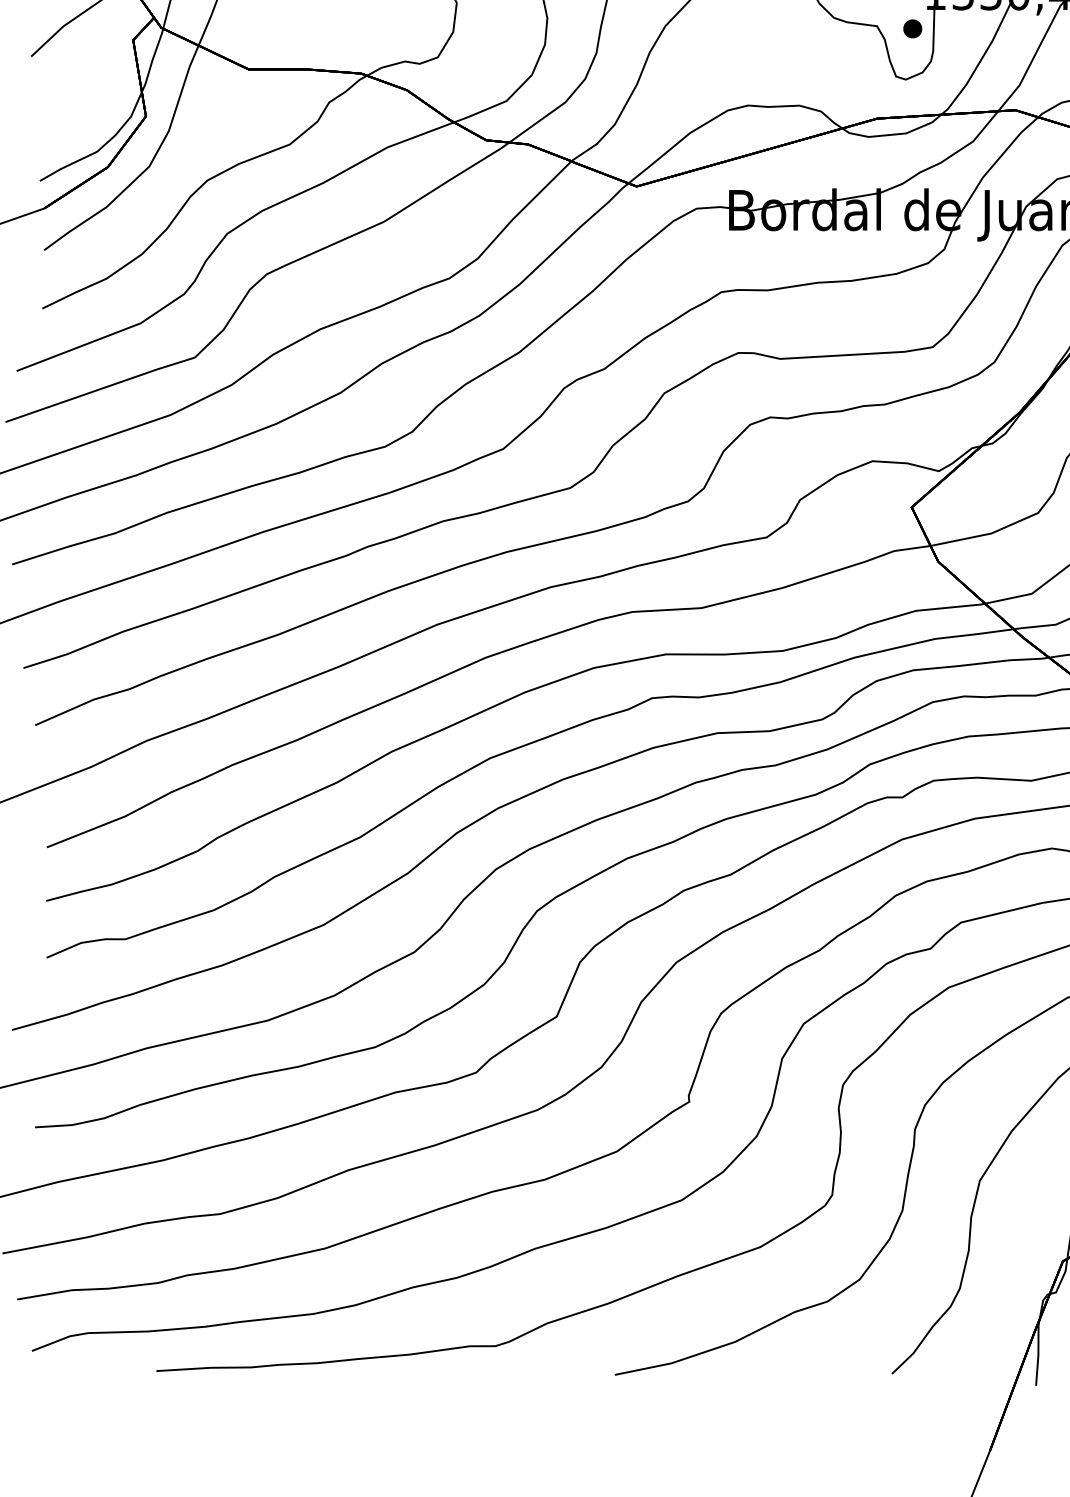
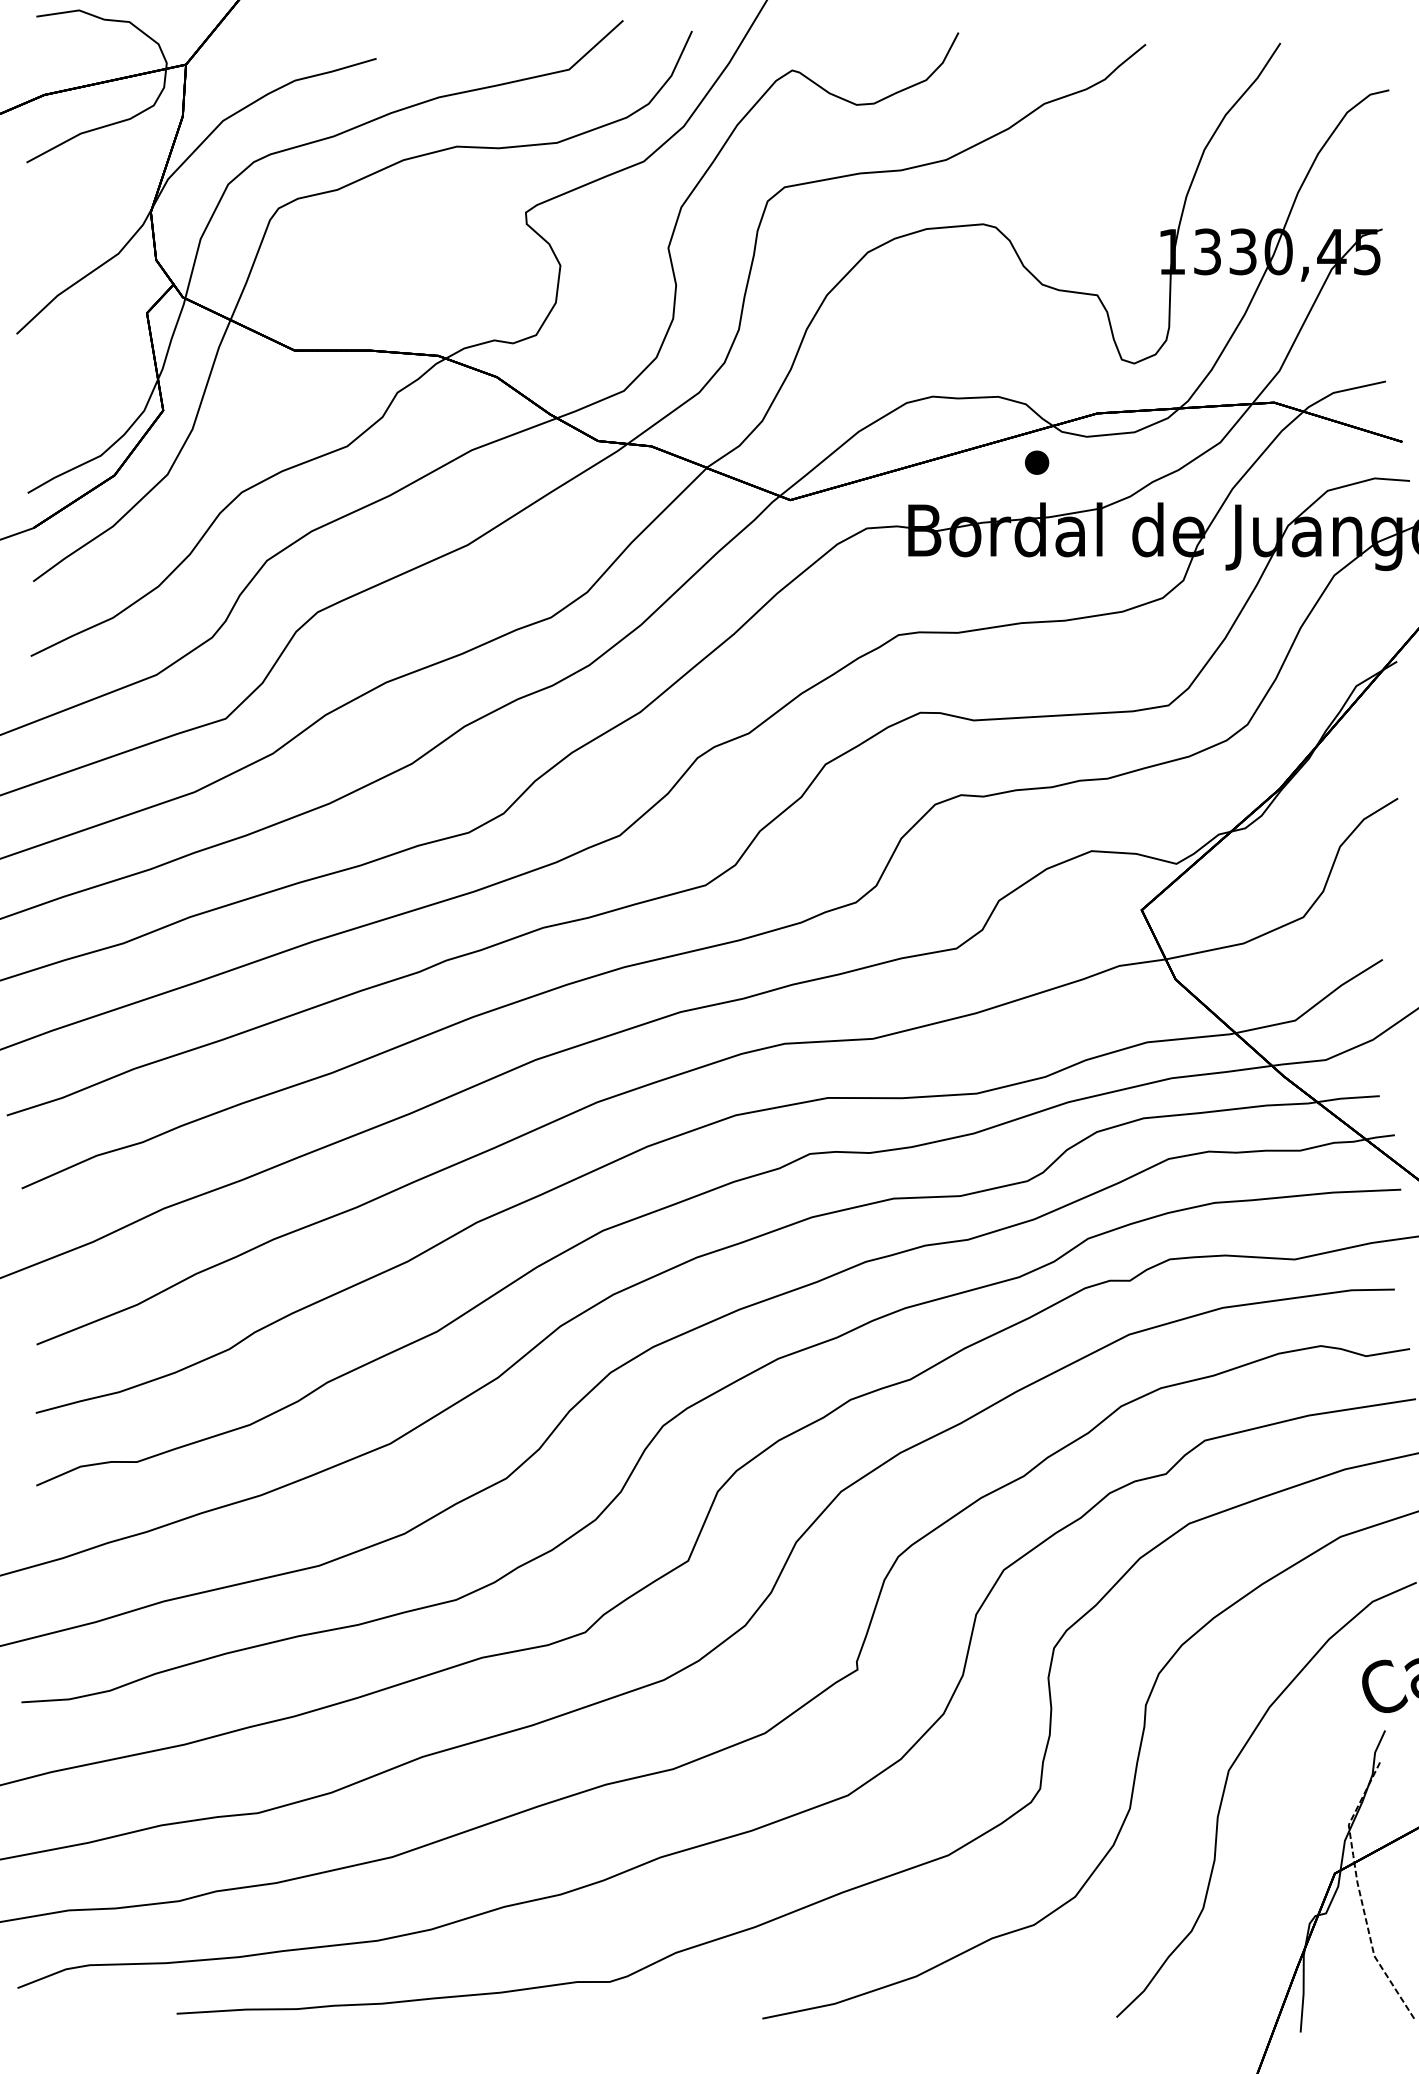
part: (913, 28) -> (1037, 462), moved

